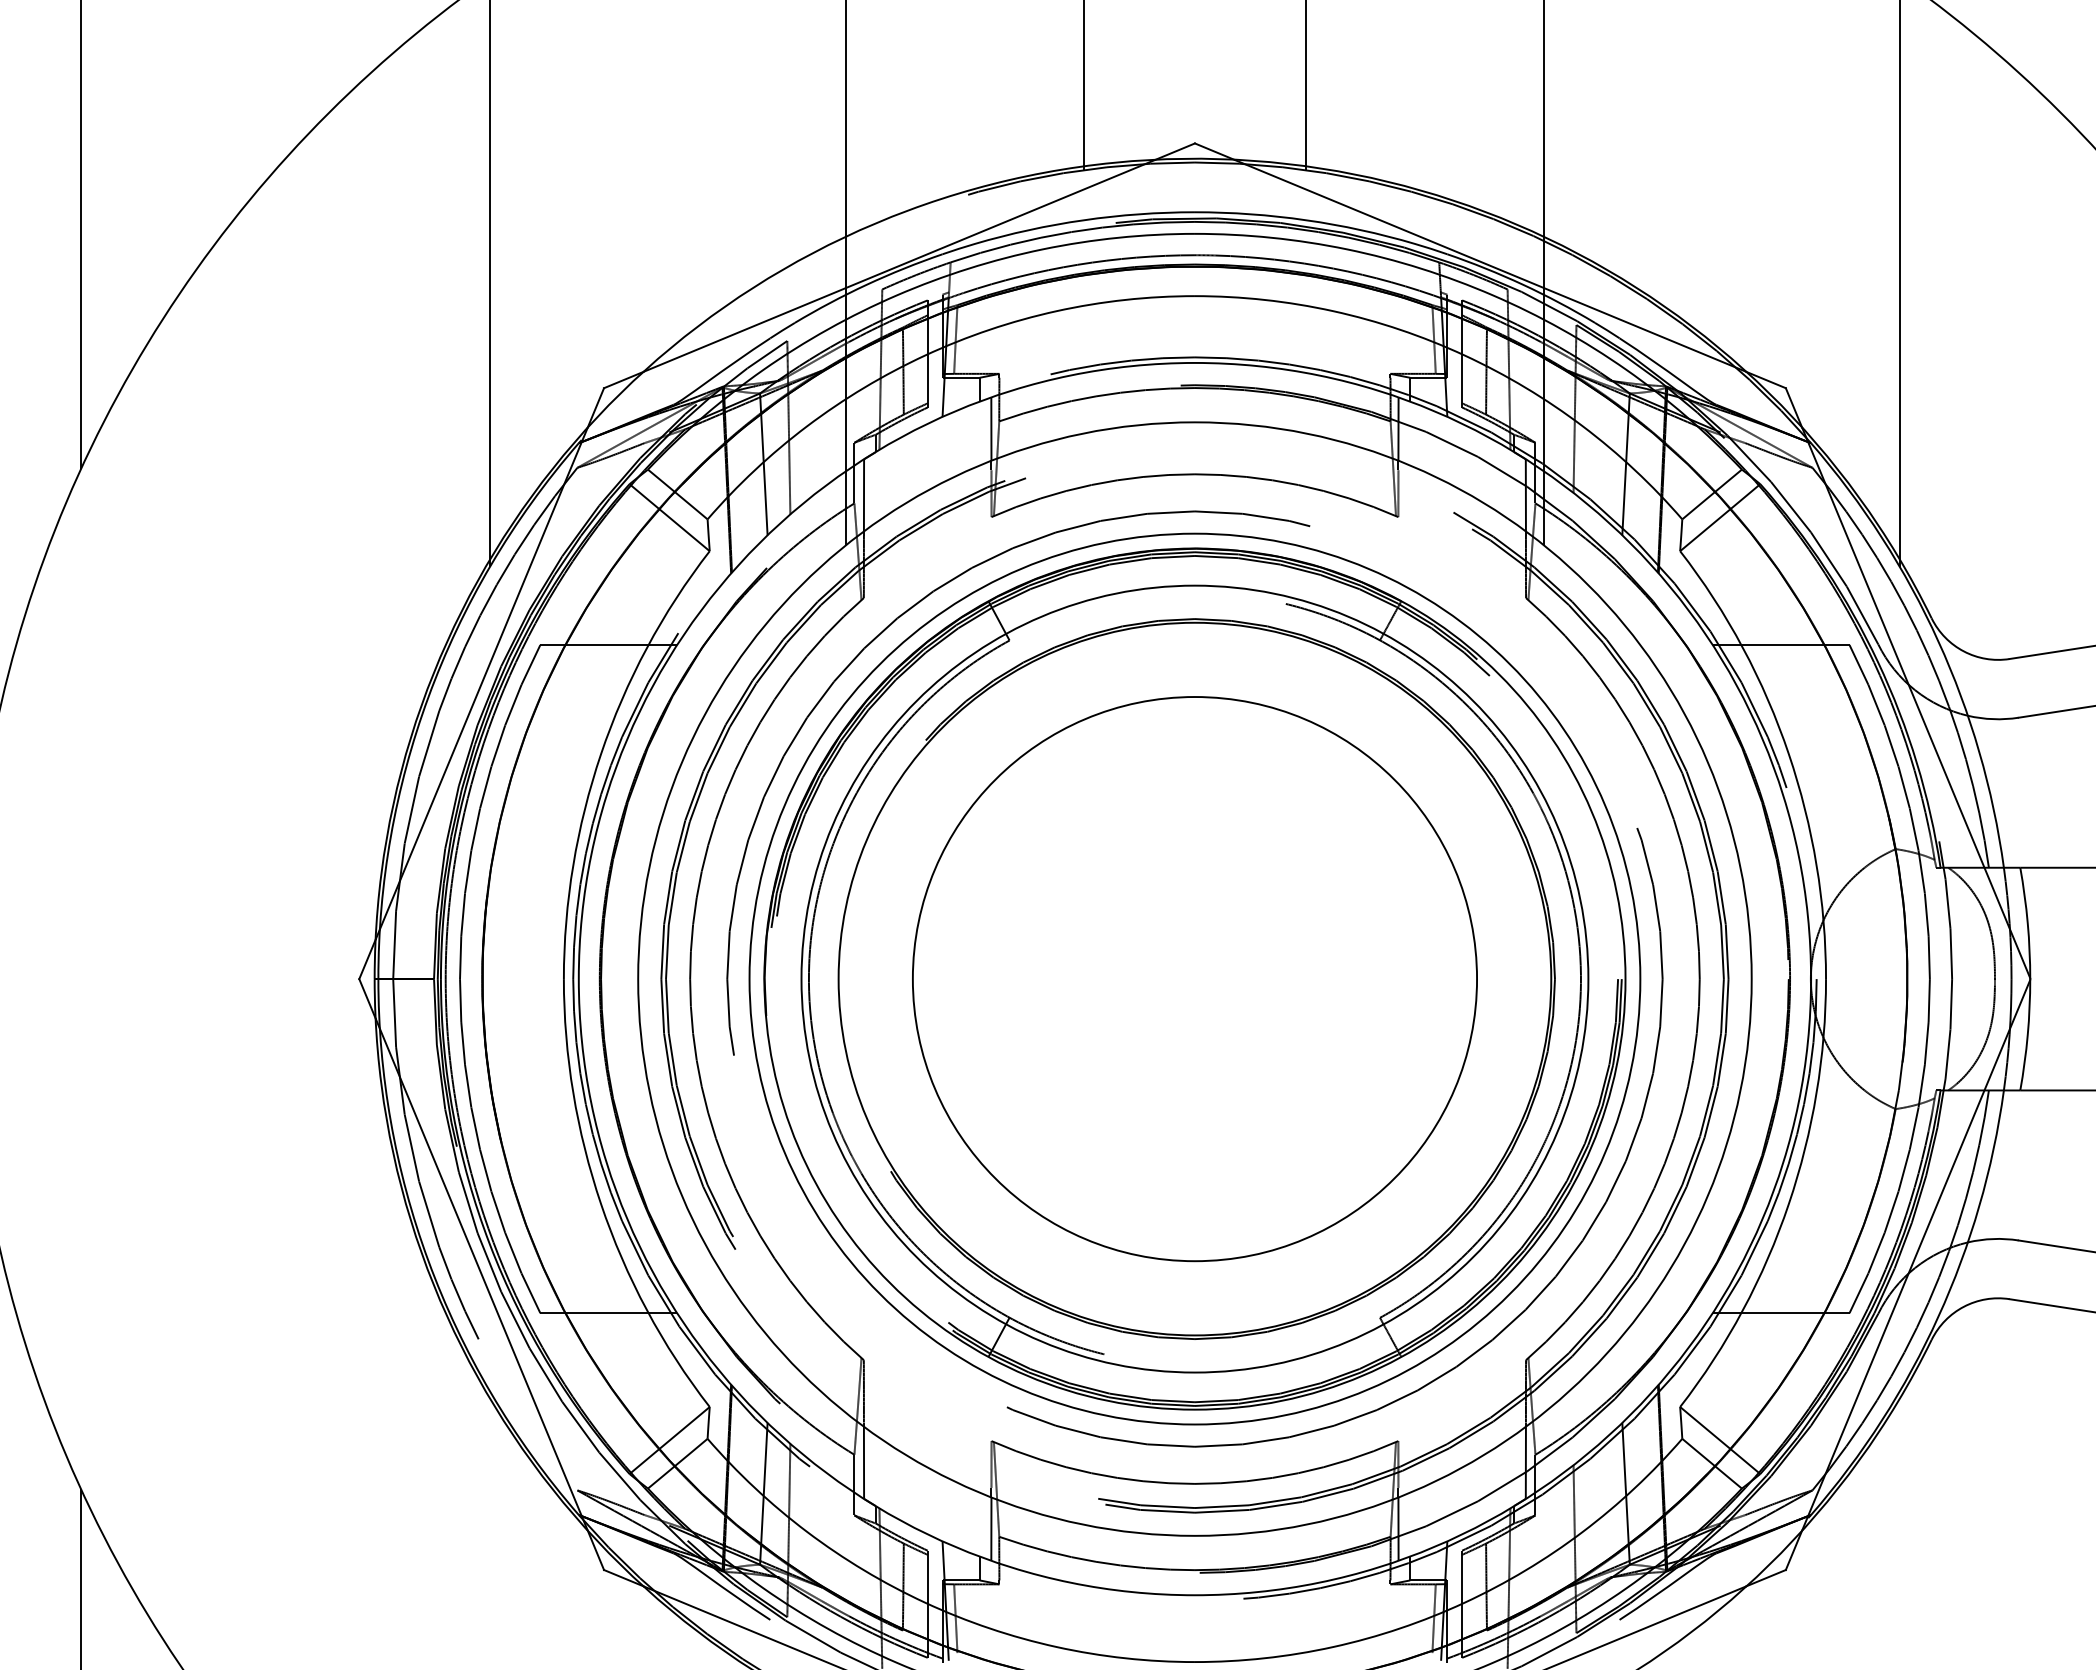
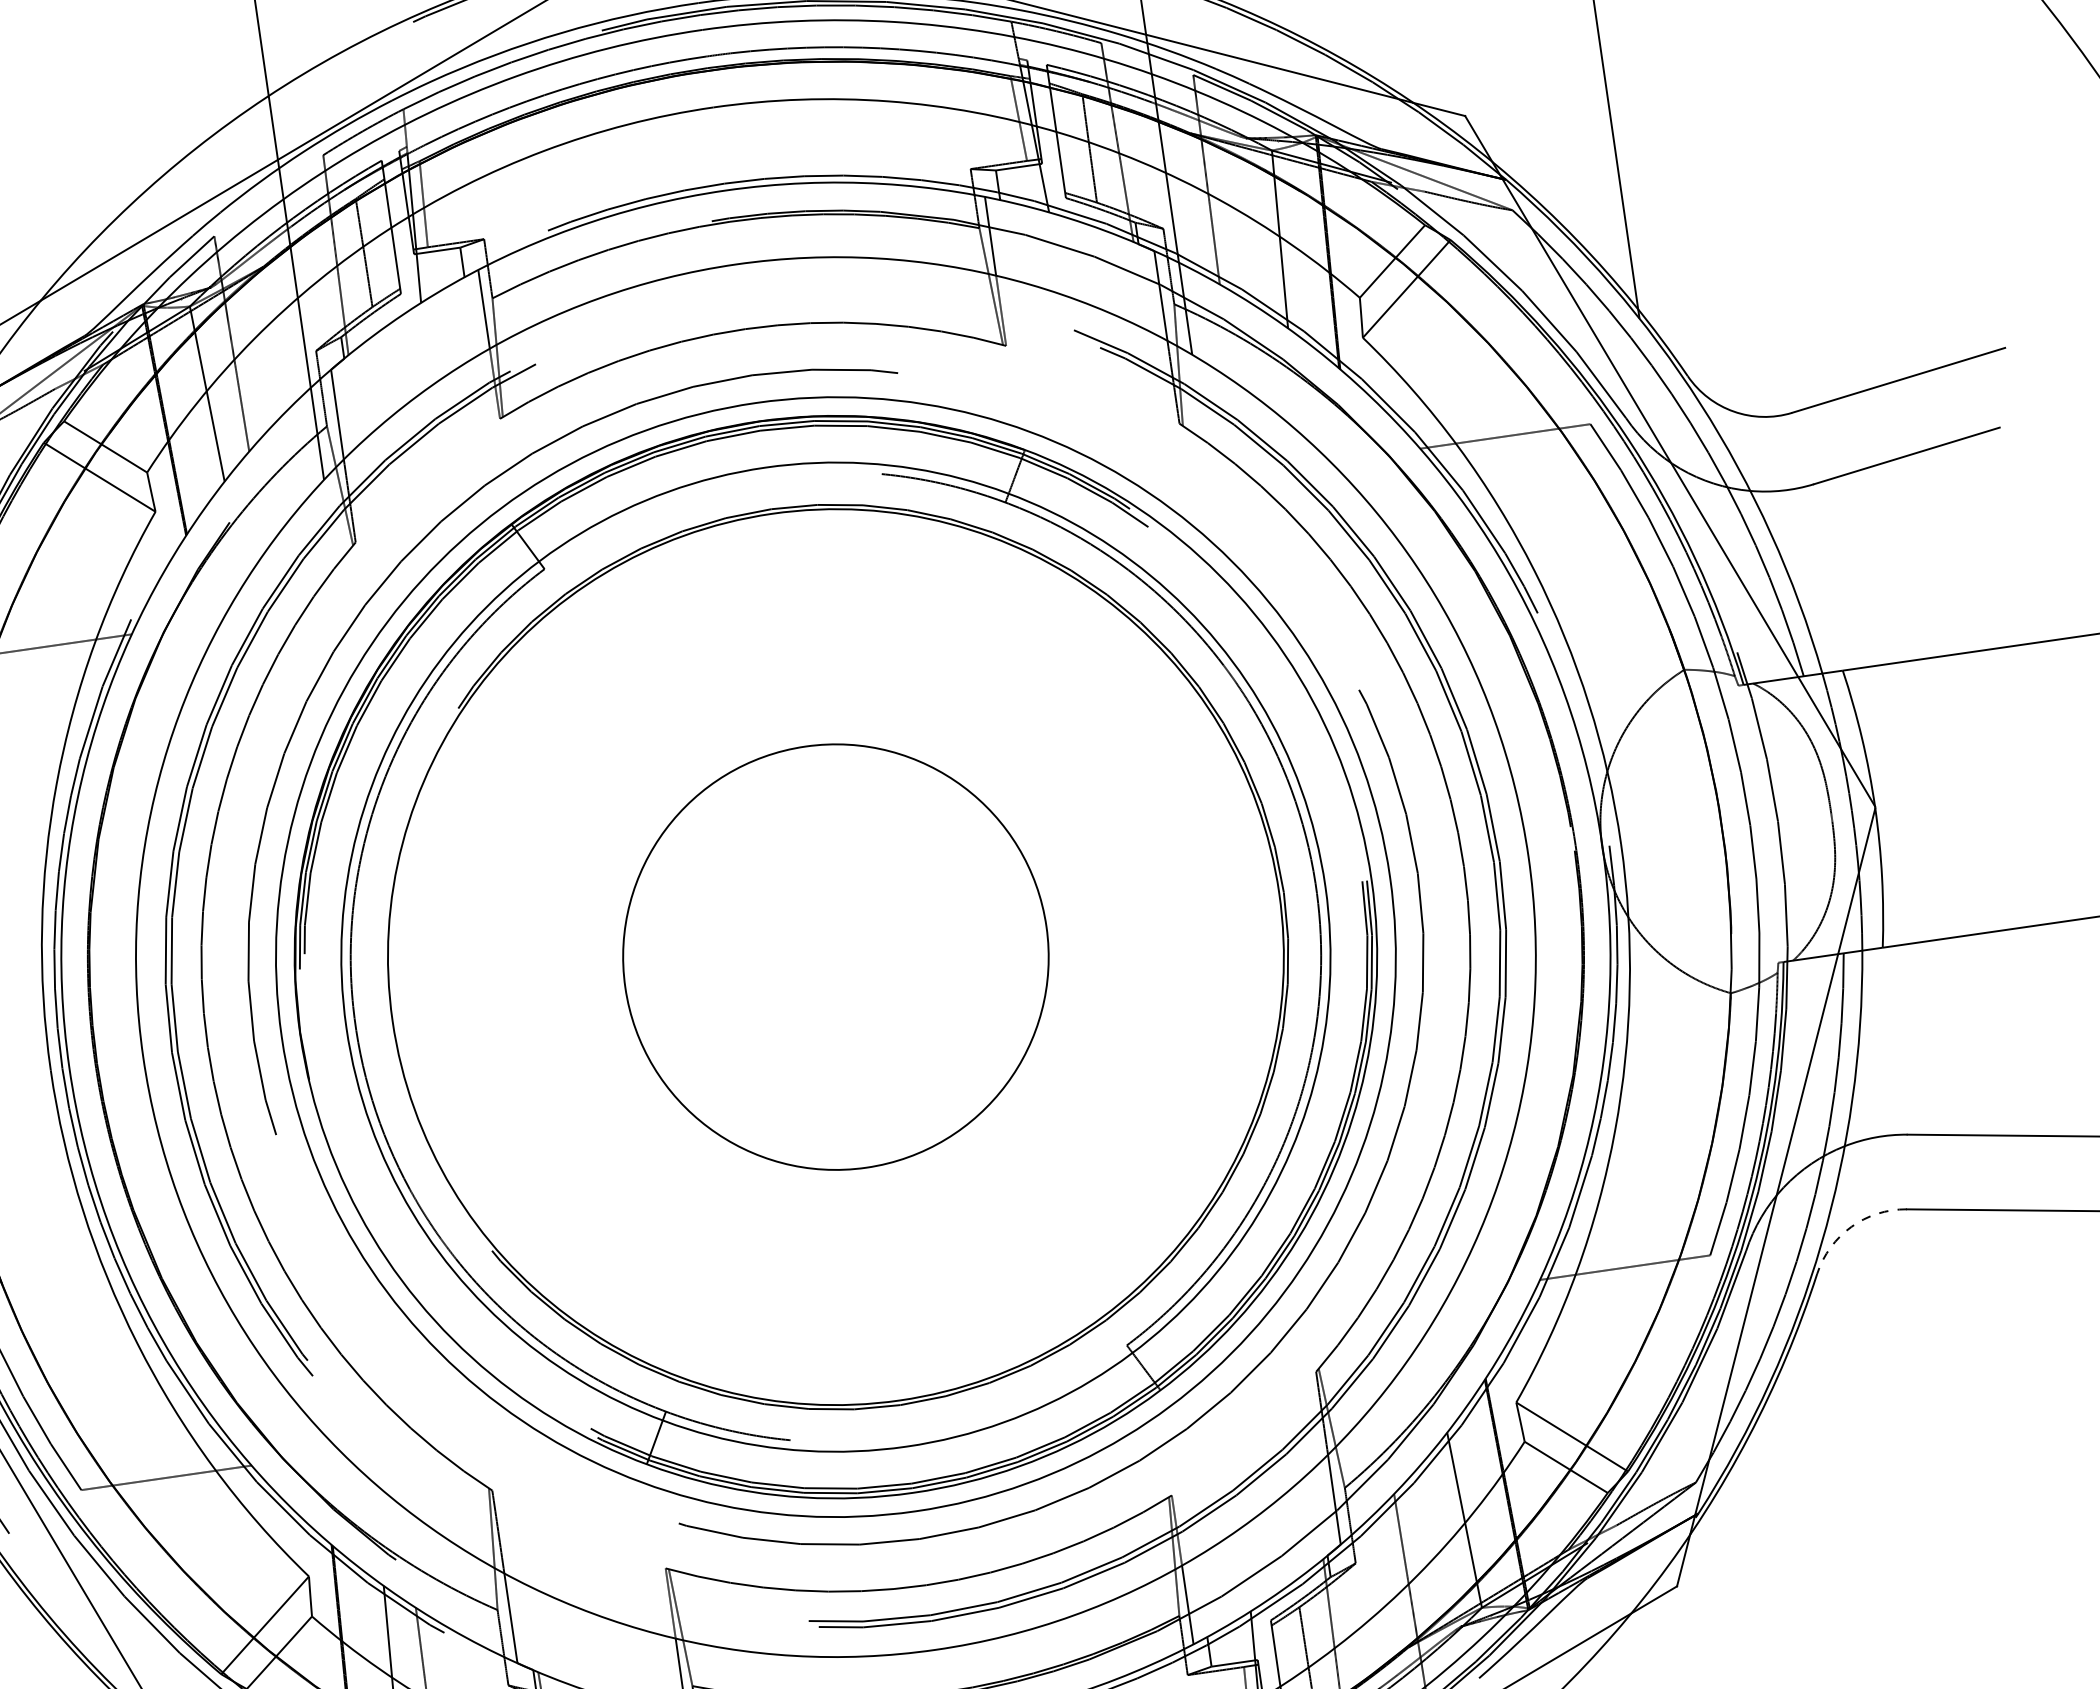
circle: (1194, 979) -> (835, 957), size x0.6
arc: (1963, 1306) -> (1850, 1226), solid -> dashed

